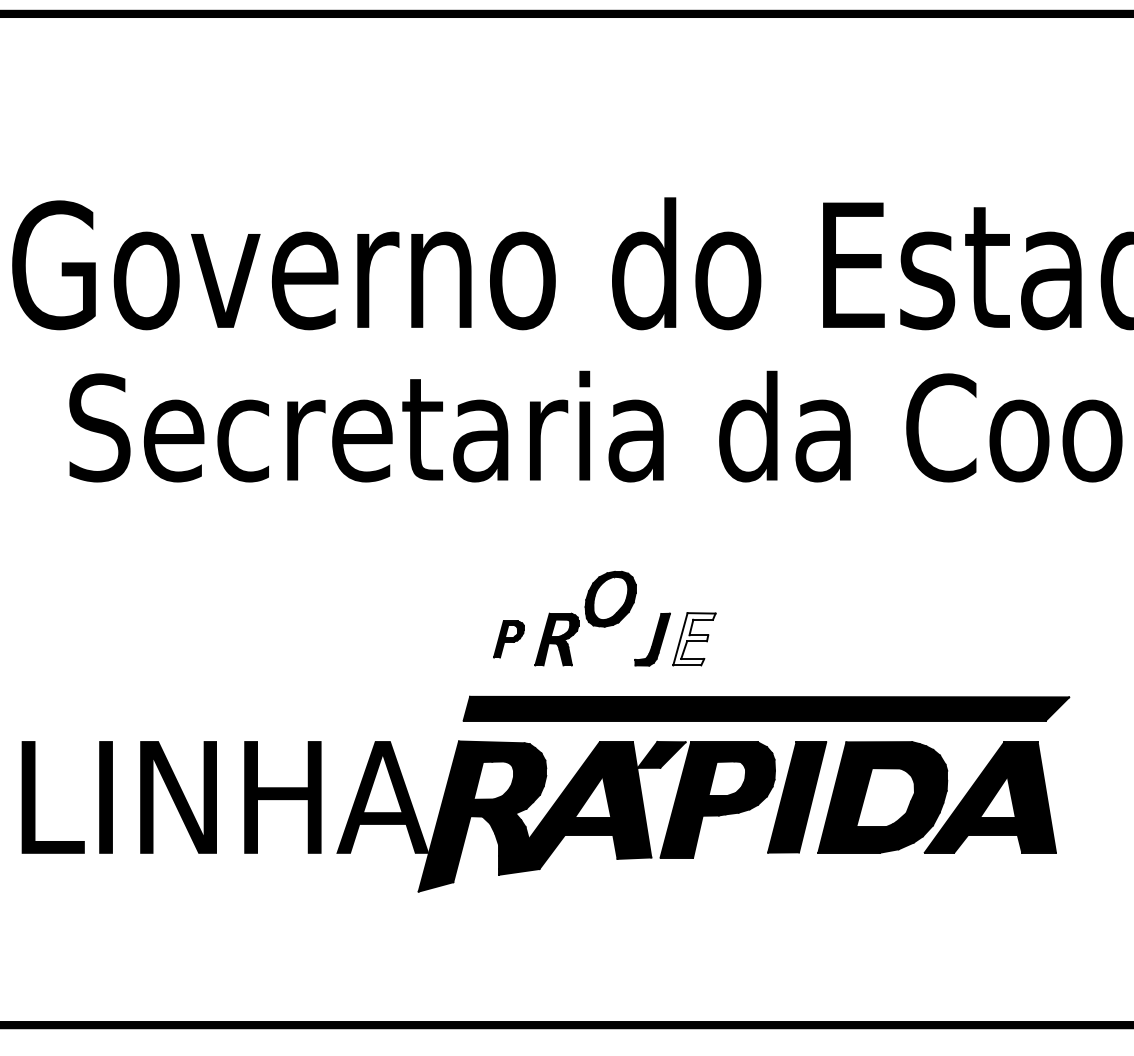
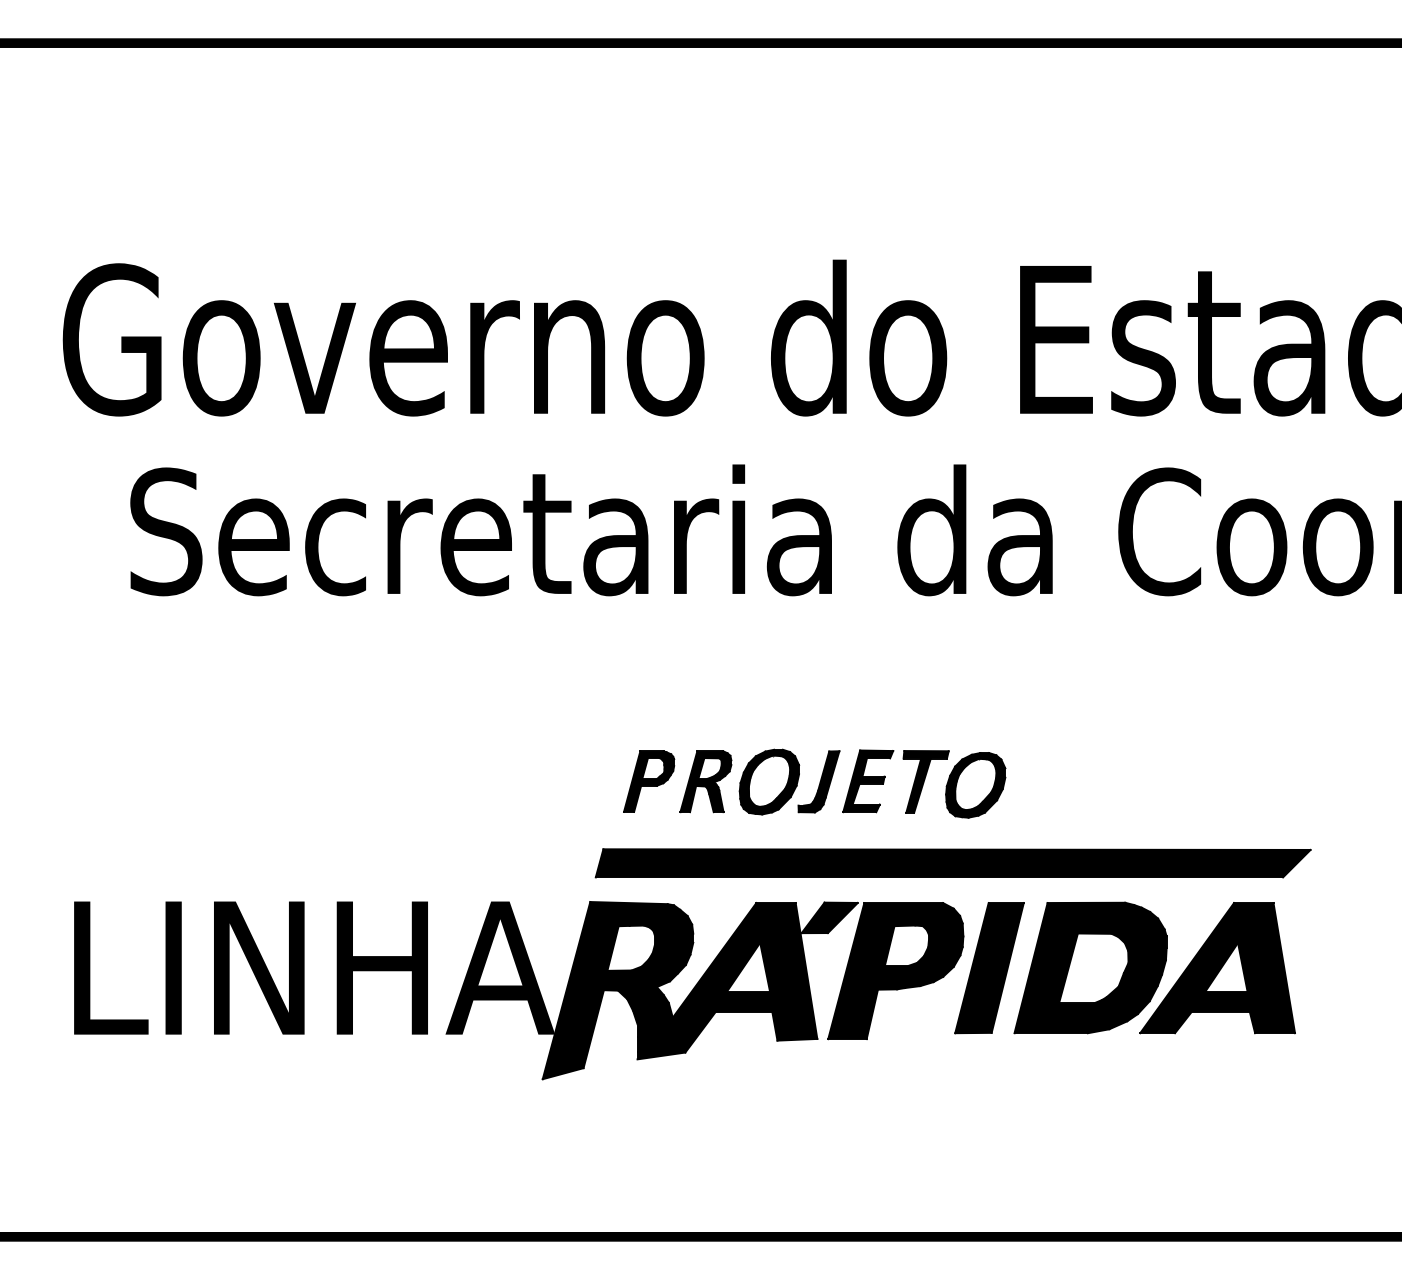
part: (610, 598) -> (769, 781), moved
part: (509, 639) -> (649, 781), size x1.43
fill: (694, 639) -> (868, 781), added
part: (767, 641) -> (954, 784), added

